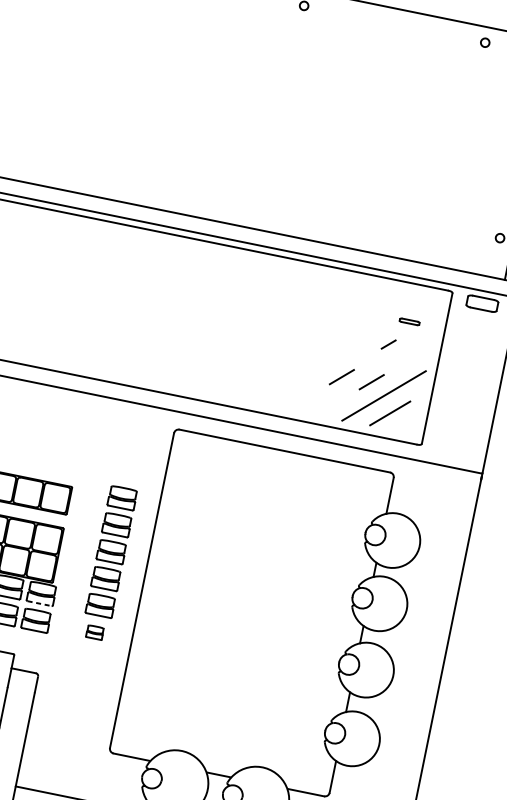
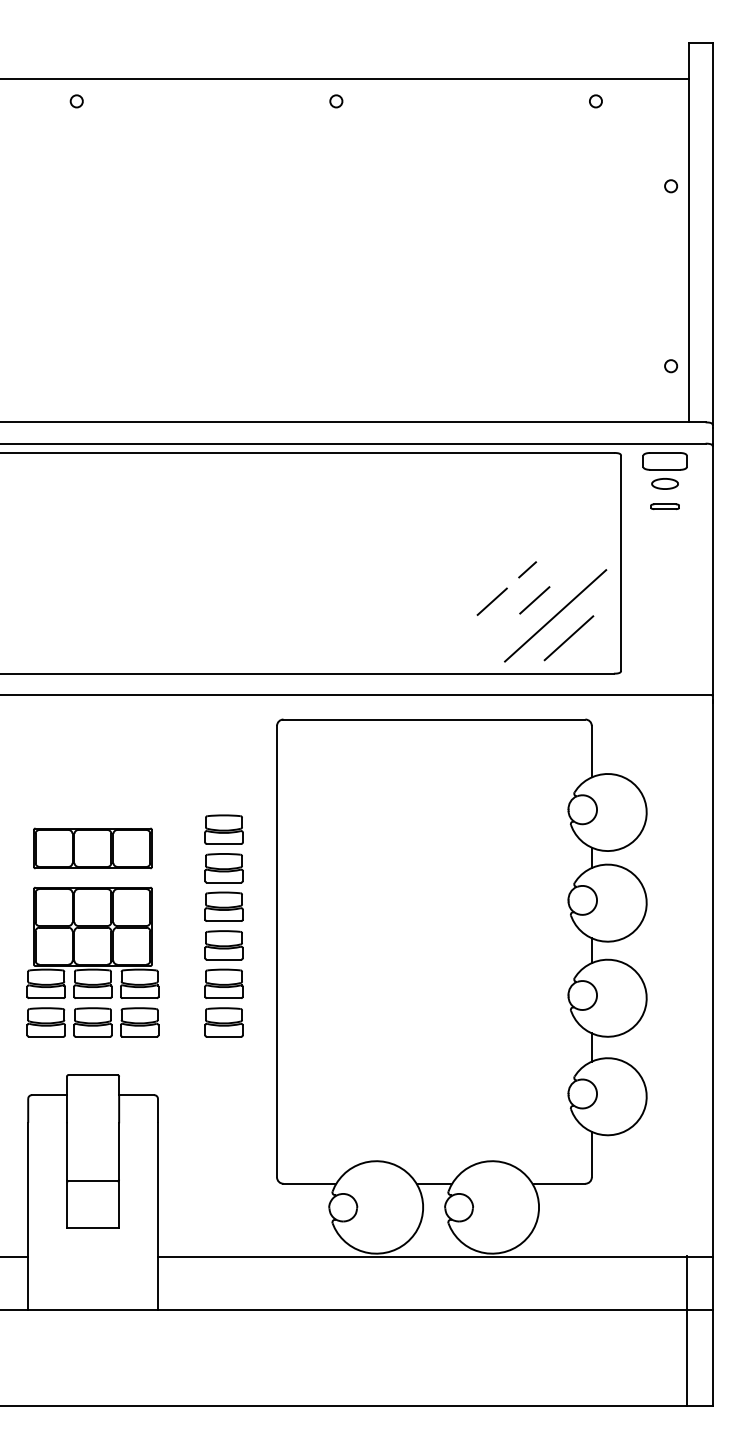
part: (478, 319) -> (664, 483), added
part: (409, 321) -> (664, 506), moved
line: (388, 344) -> (527, 569), moved
line: (40, 603) -> (140, 998), dashed -> solid
part: (94, 632) -> (223, 1022), size x1.67

